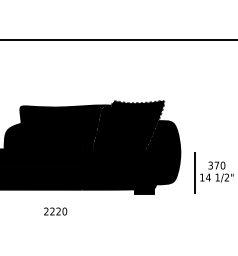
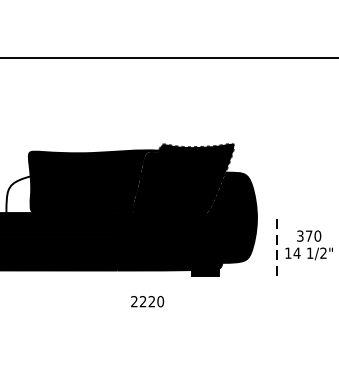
fill: (14, 136) -> (20, 194), removed
line: (194, 173) -> (277, 247), solid -> dashed
text: (55, 211) -> (147, 301), moved

